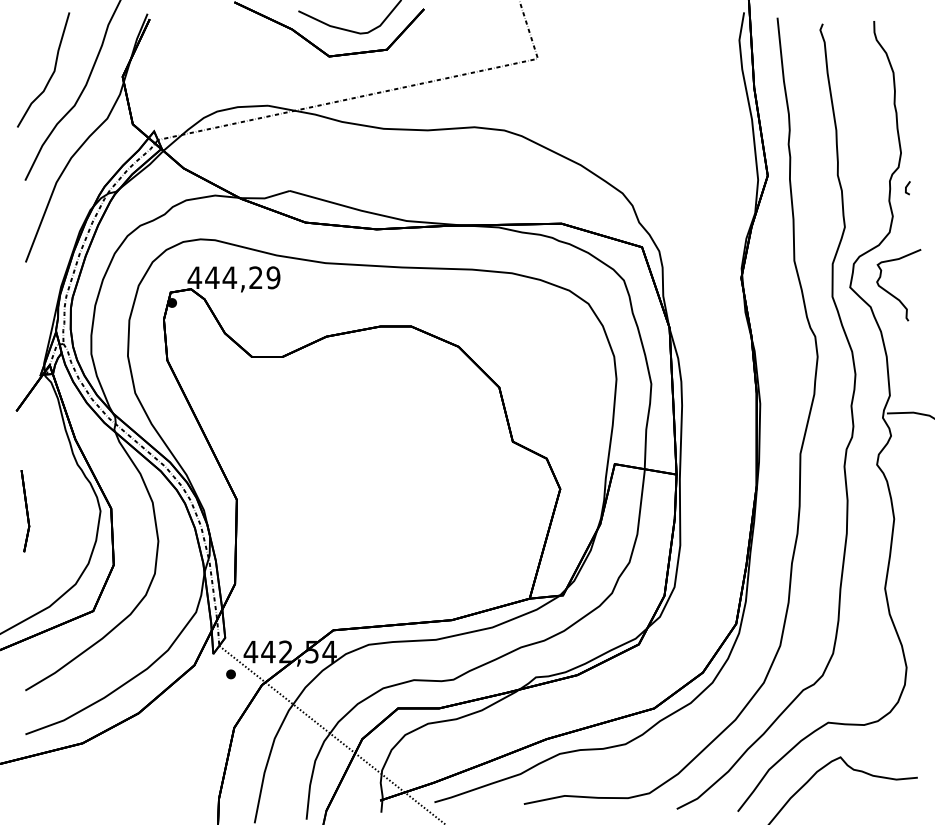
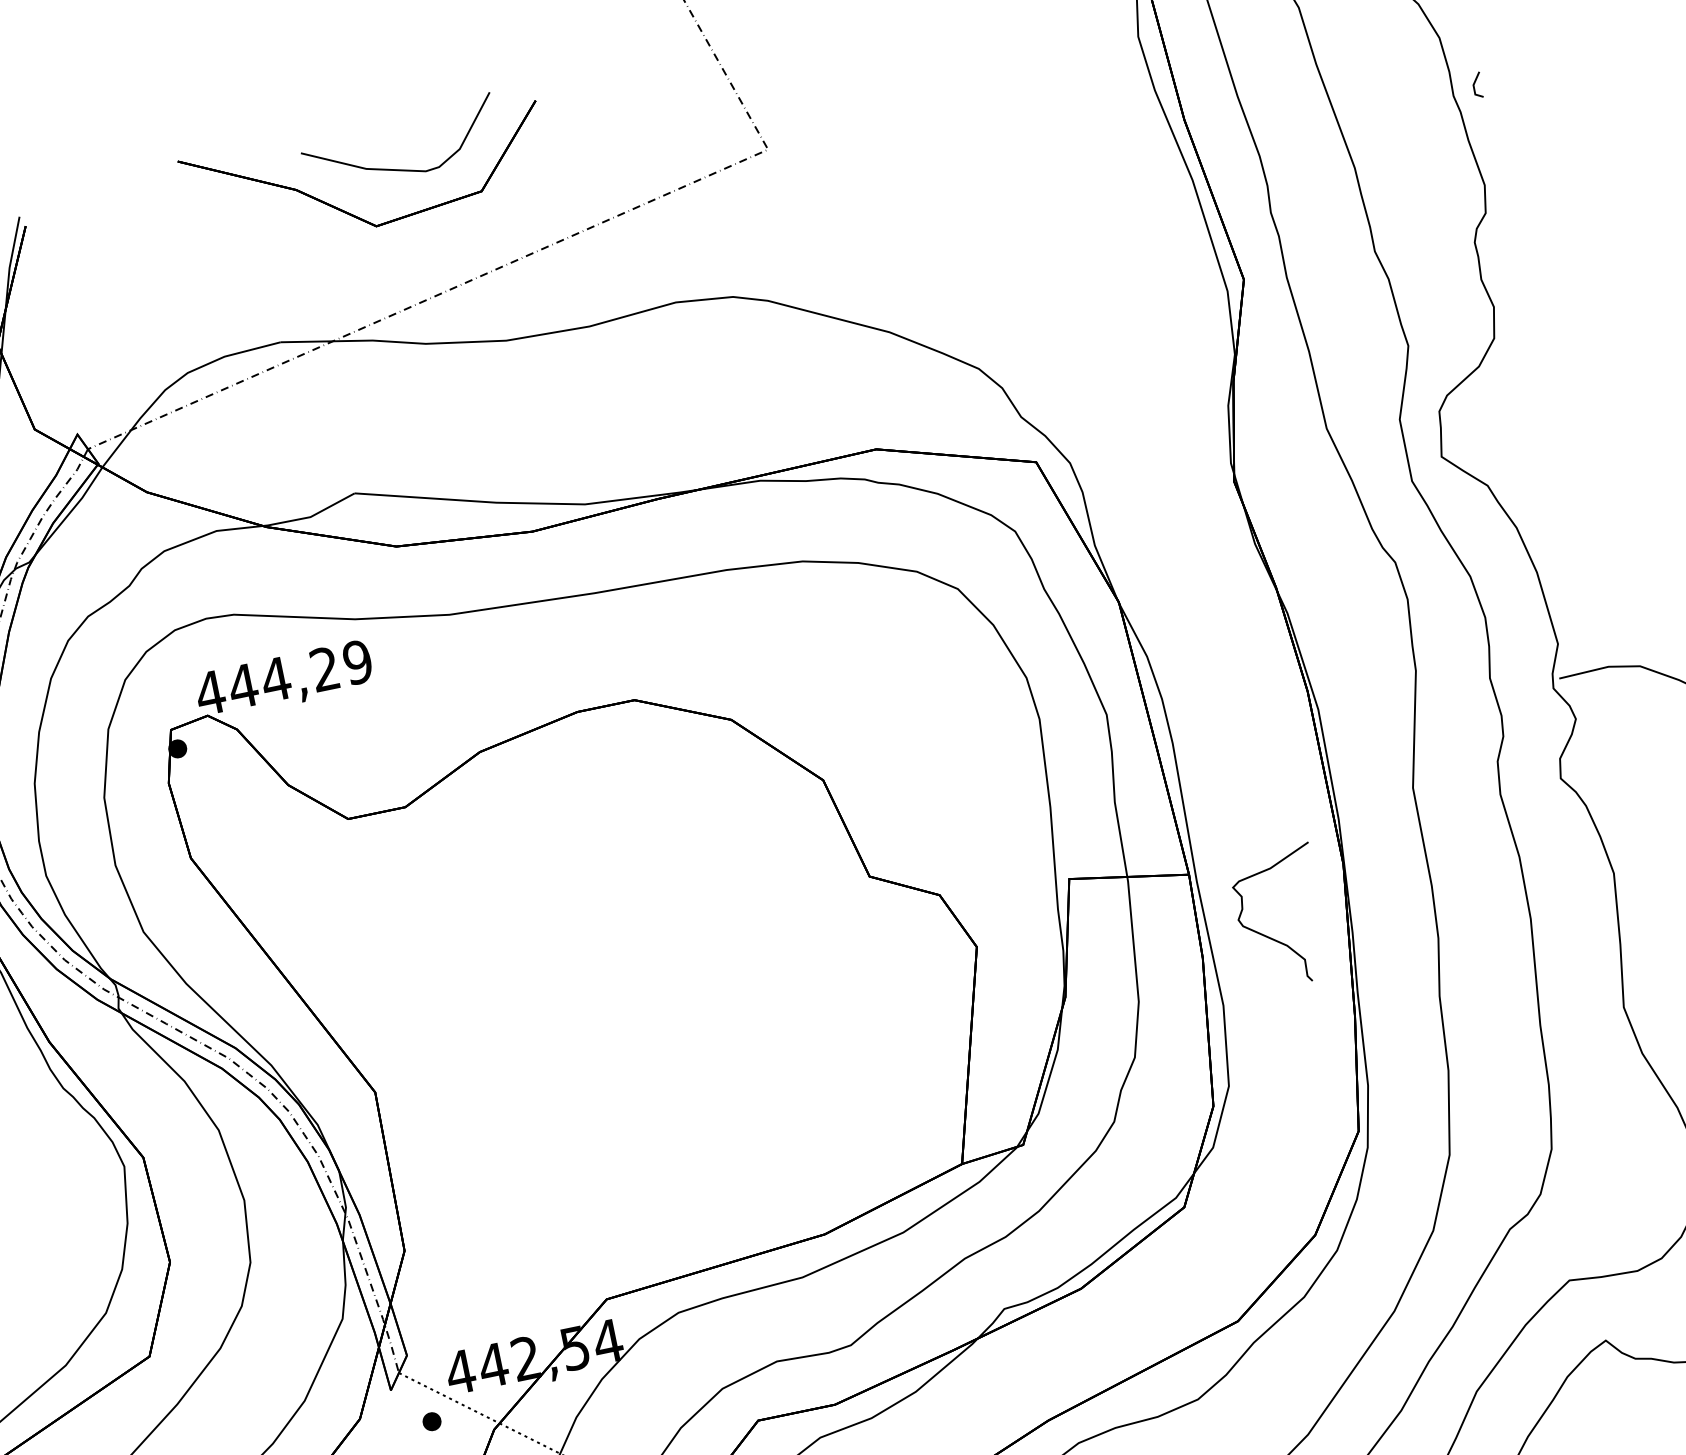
line: (907, 187) -> (1476, 84), moved
curve: (890, 292) -> (1267, 934), moved

